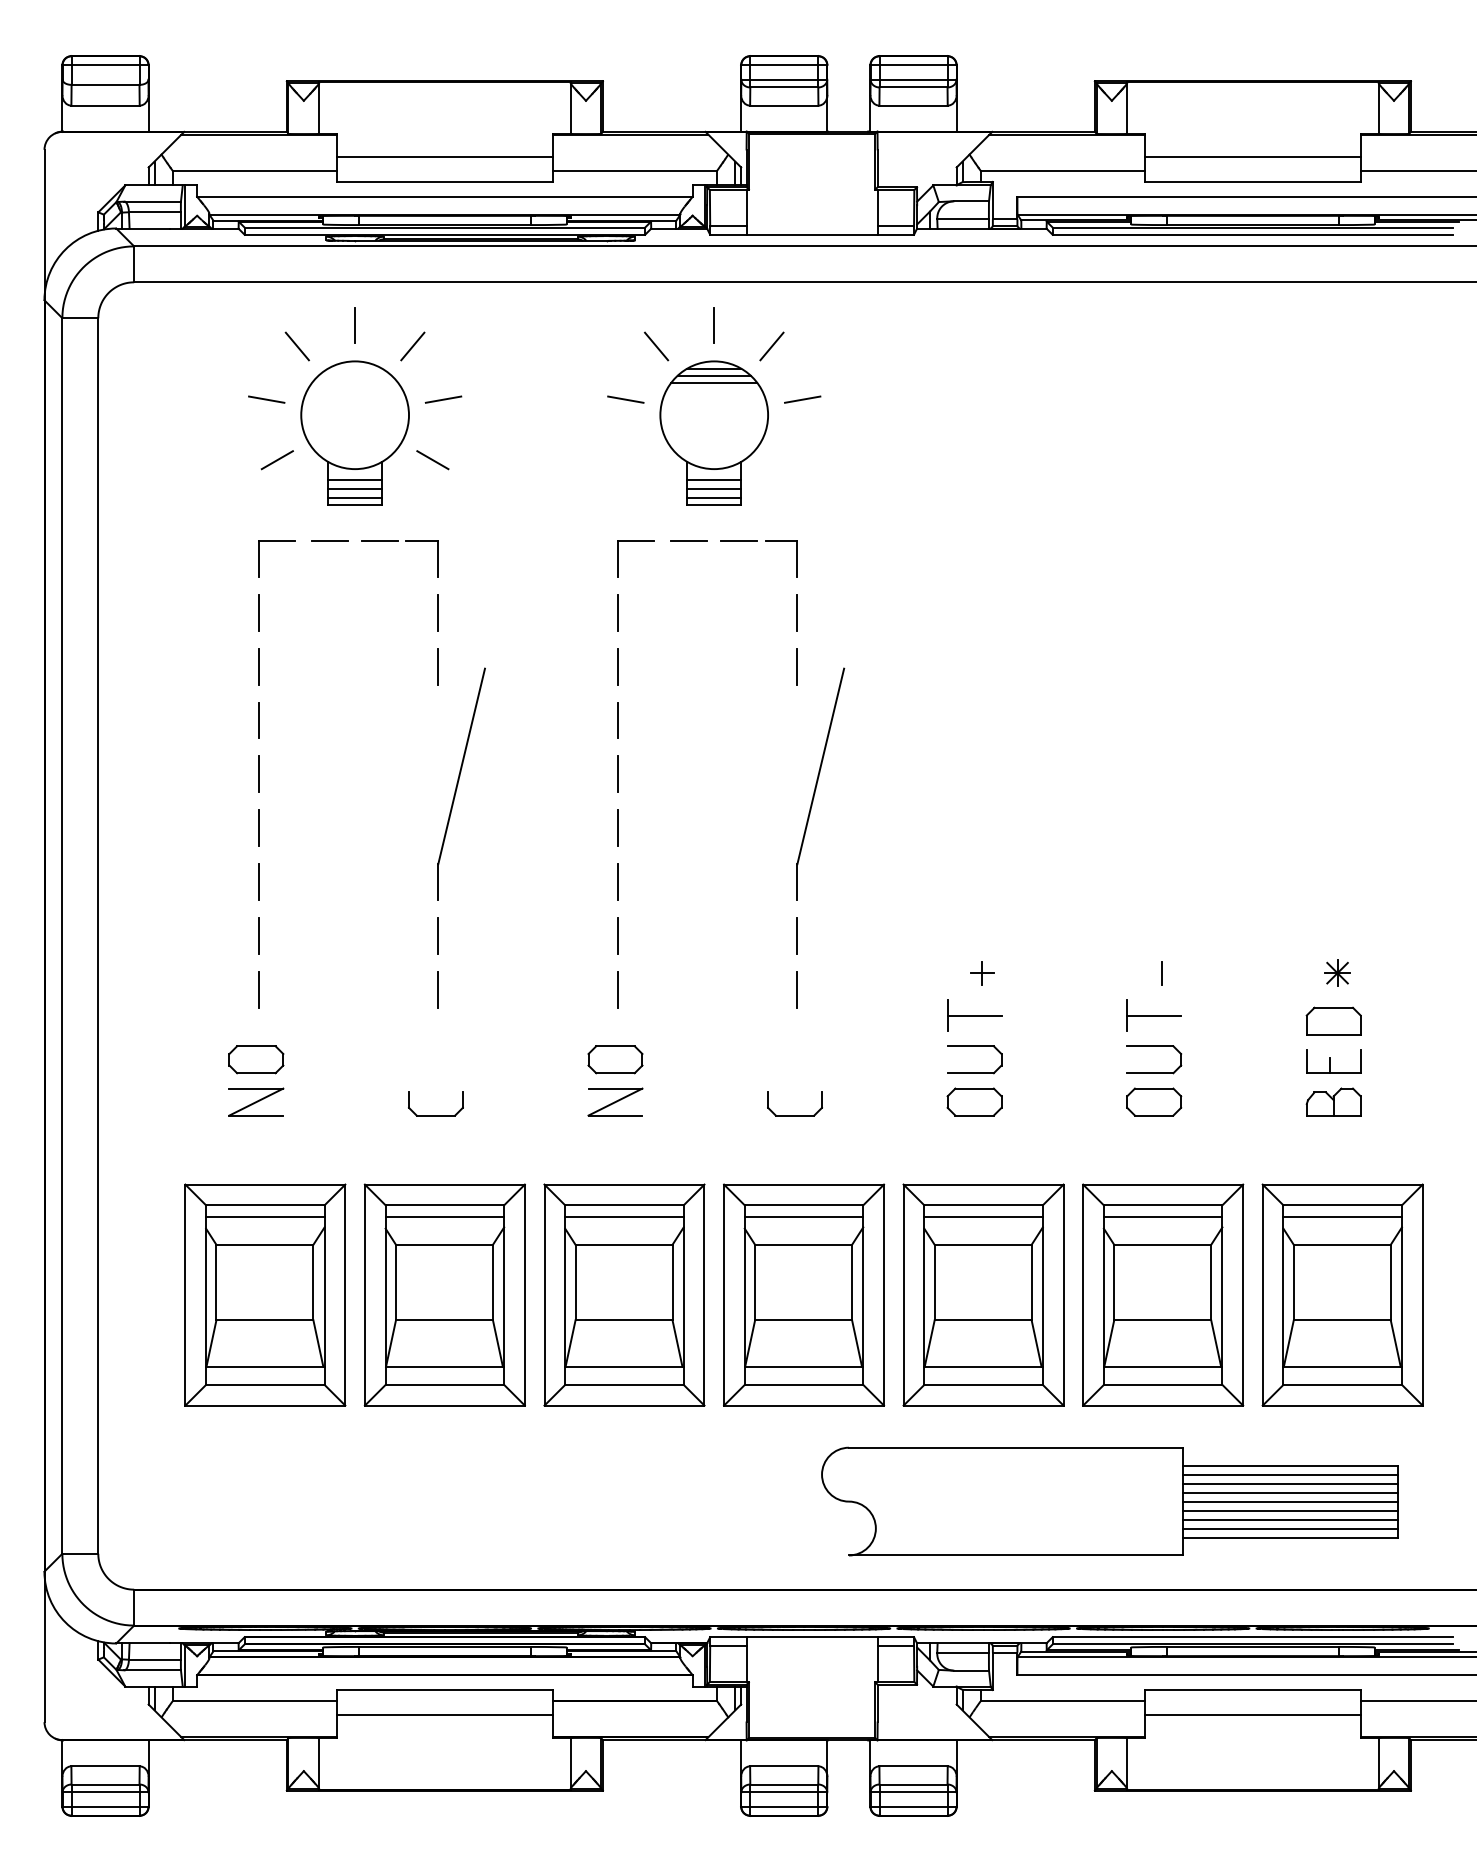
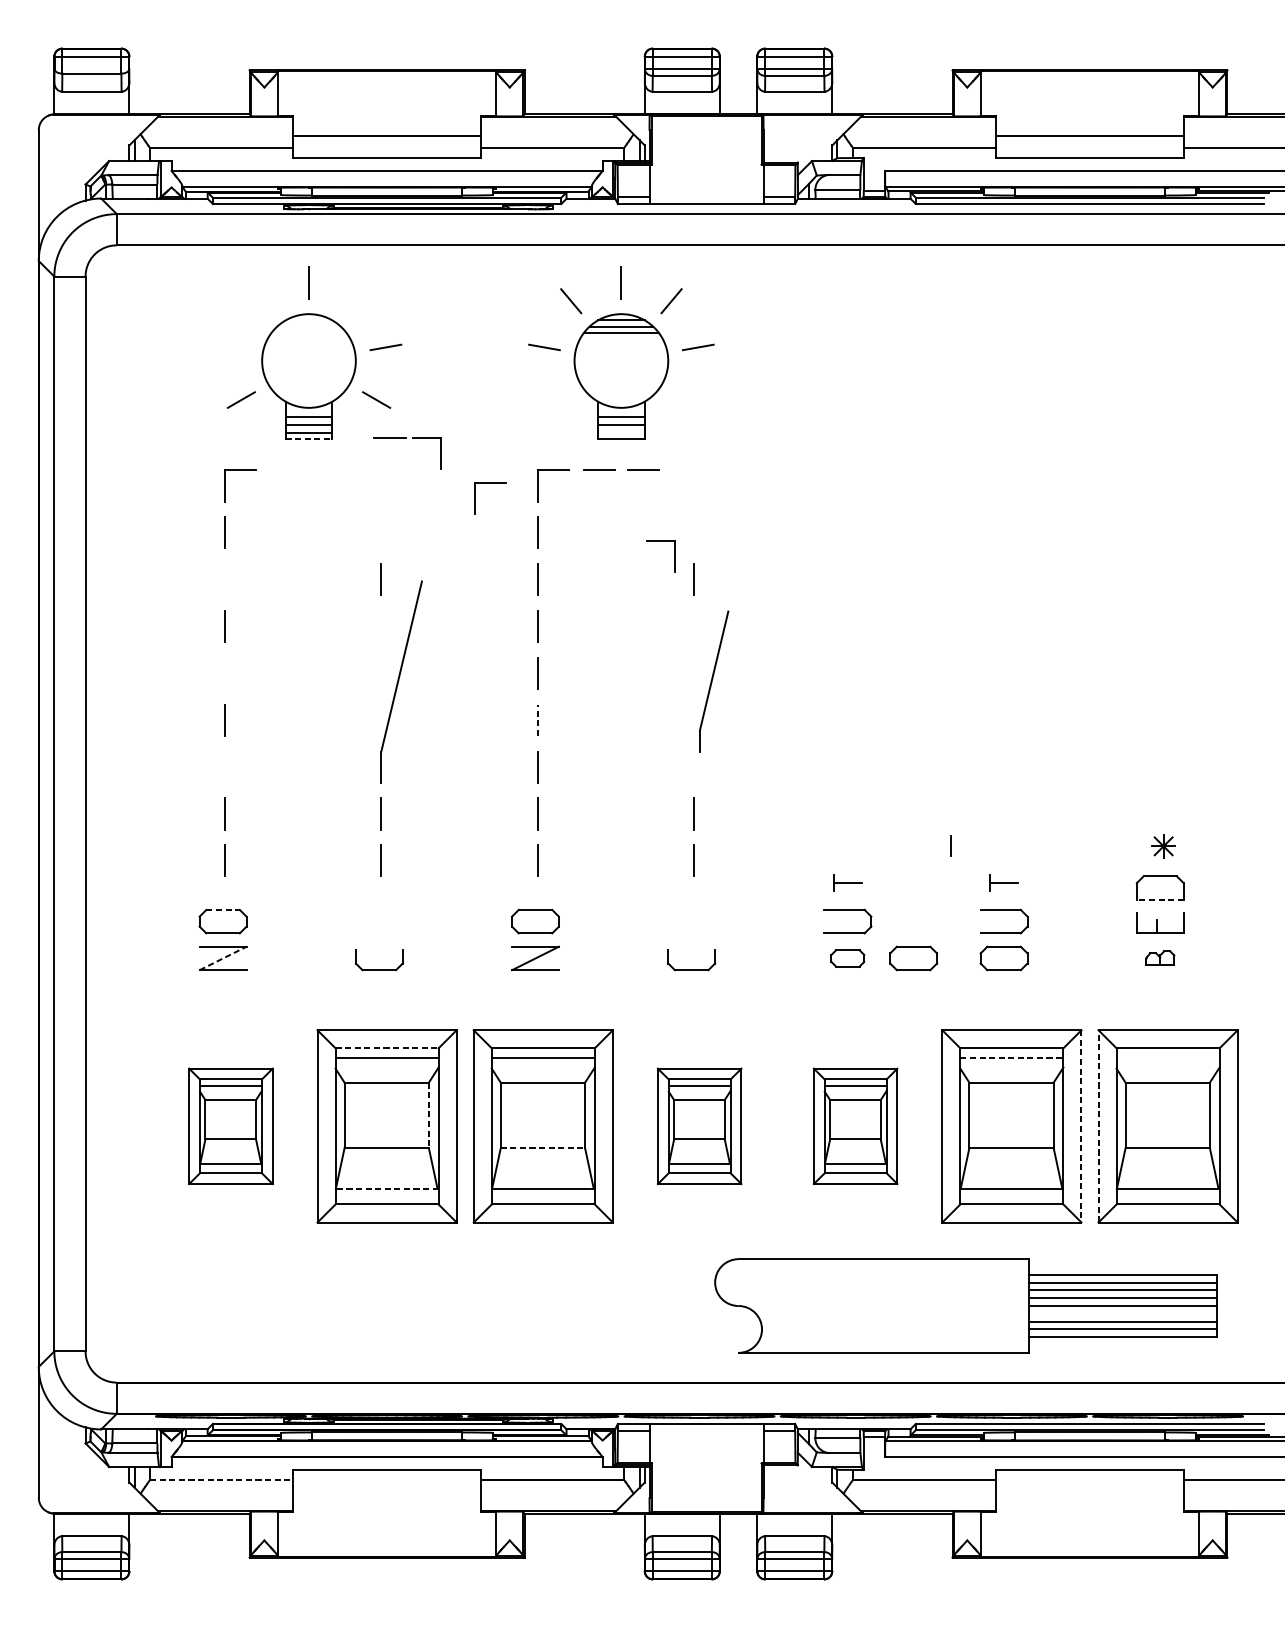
line: (296, 346) -> (258, 301), removed
line: (412, 346) -> (358, 301), removed
line: (266, 399) -> (231, 347), removed
line: (714, 497) -> (621, 432), removed
line: (355, 505) -> (309, 439), solid -> dashed
line: (329, 540) -> (286, 469), removed
part: (398, 541) -> (405, 438), moved
part: (563, 555) -> (490, 483), added
part: (796, 558) -> (673, 556), moved
line: (438, 612) -> (381, 532), removed
line: (797, 612) -> (693, 532), removed
line: (258, 666) -> (224, 579), removed
line: (258, 774) -> (224, 673), removed
part: (820, 783) -> (713, 681), size x0.7
line: (617, 828) -> (537, 720), solid -> dashed
line: (258, 882) -> (224, 767), removed
part: (982, 973) -> (854, 846), removed
line: (1161, 973) -> (950, 846), moved
part: (974, 1015) -> (847, 883), size x0.6
part: (1153, 1015) -> (1003, 883), size x0.6
line: (1333, 1034) -> (1160, 899), solid -> dashed
line: (256, 1046) -> (223, 910), solid -> dashed
line: (256, 1101) -> (223, 957), solid -> dashed
part: (974, 1101) -> (847, 957), size x0.7
part: (1050, 1101) -> (913, 957), added
part: (1333, 1101) -> (1160, 957), size x0.6
line: (445, 1205) -> (387, 1048), solid -> dashed
line: (1163, 1216) -> (1012, 1058), solid -> dashed
line: (1342, 1216) -> (1167, 1058), removed
line: (492, 1282) -> (428, 1115), solid -> dashed
part: (265, 1294) -> (231, 1125), size x0.6
part: (804, 1294) -> (699, 1125), size x0.6
part: (983, 1294) -> (855, 1125), size x0.6
line: (1243, 1295) -> (1081, 1126), solid -> dashed
line: (1262, 1295) -> (1098, 1126), solid -> dashed
line: (624, 1320) -> (543, 1148), solid -> dashed
line: (444, 1366) -> (386, 1188), solid -> dashed
line: (1290, 1510) -> (1122, 1313), removed
line: (255, 1701) -> (222, 1479), solid -> dashed
line: (444, 1715) -> (386, 1492), removed
line: (1252, 1715) -> (1089, 1492), removed

